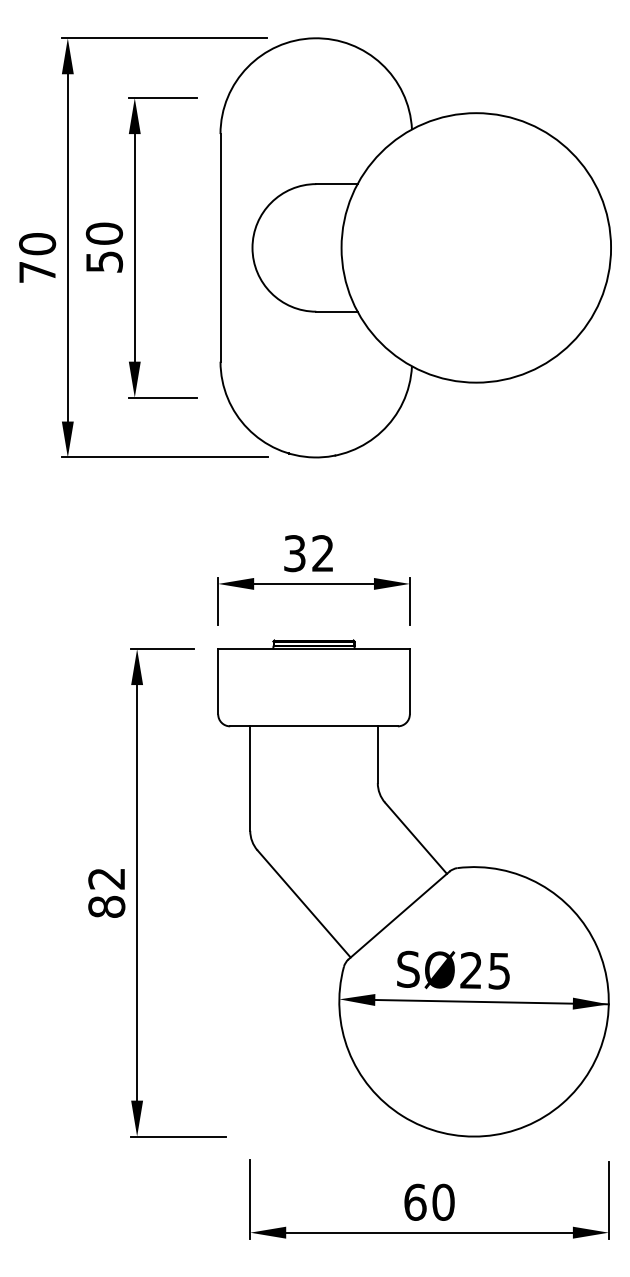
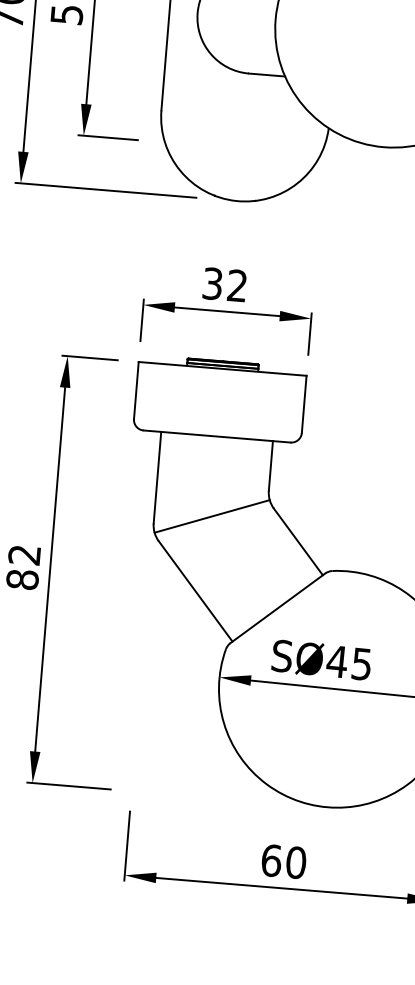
line: (315, 817) -> (211, 516), added
text: (470, 970) -> (336, 661), SØ25 -> SØ45

